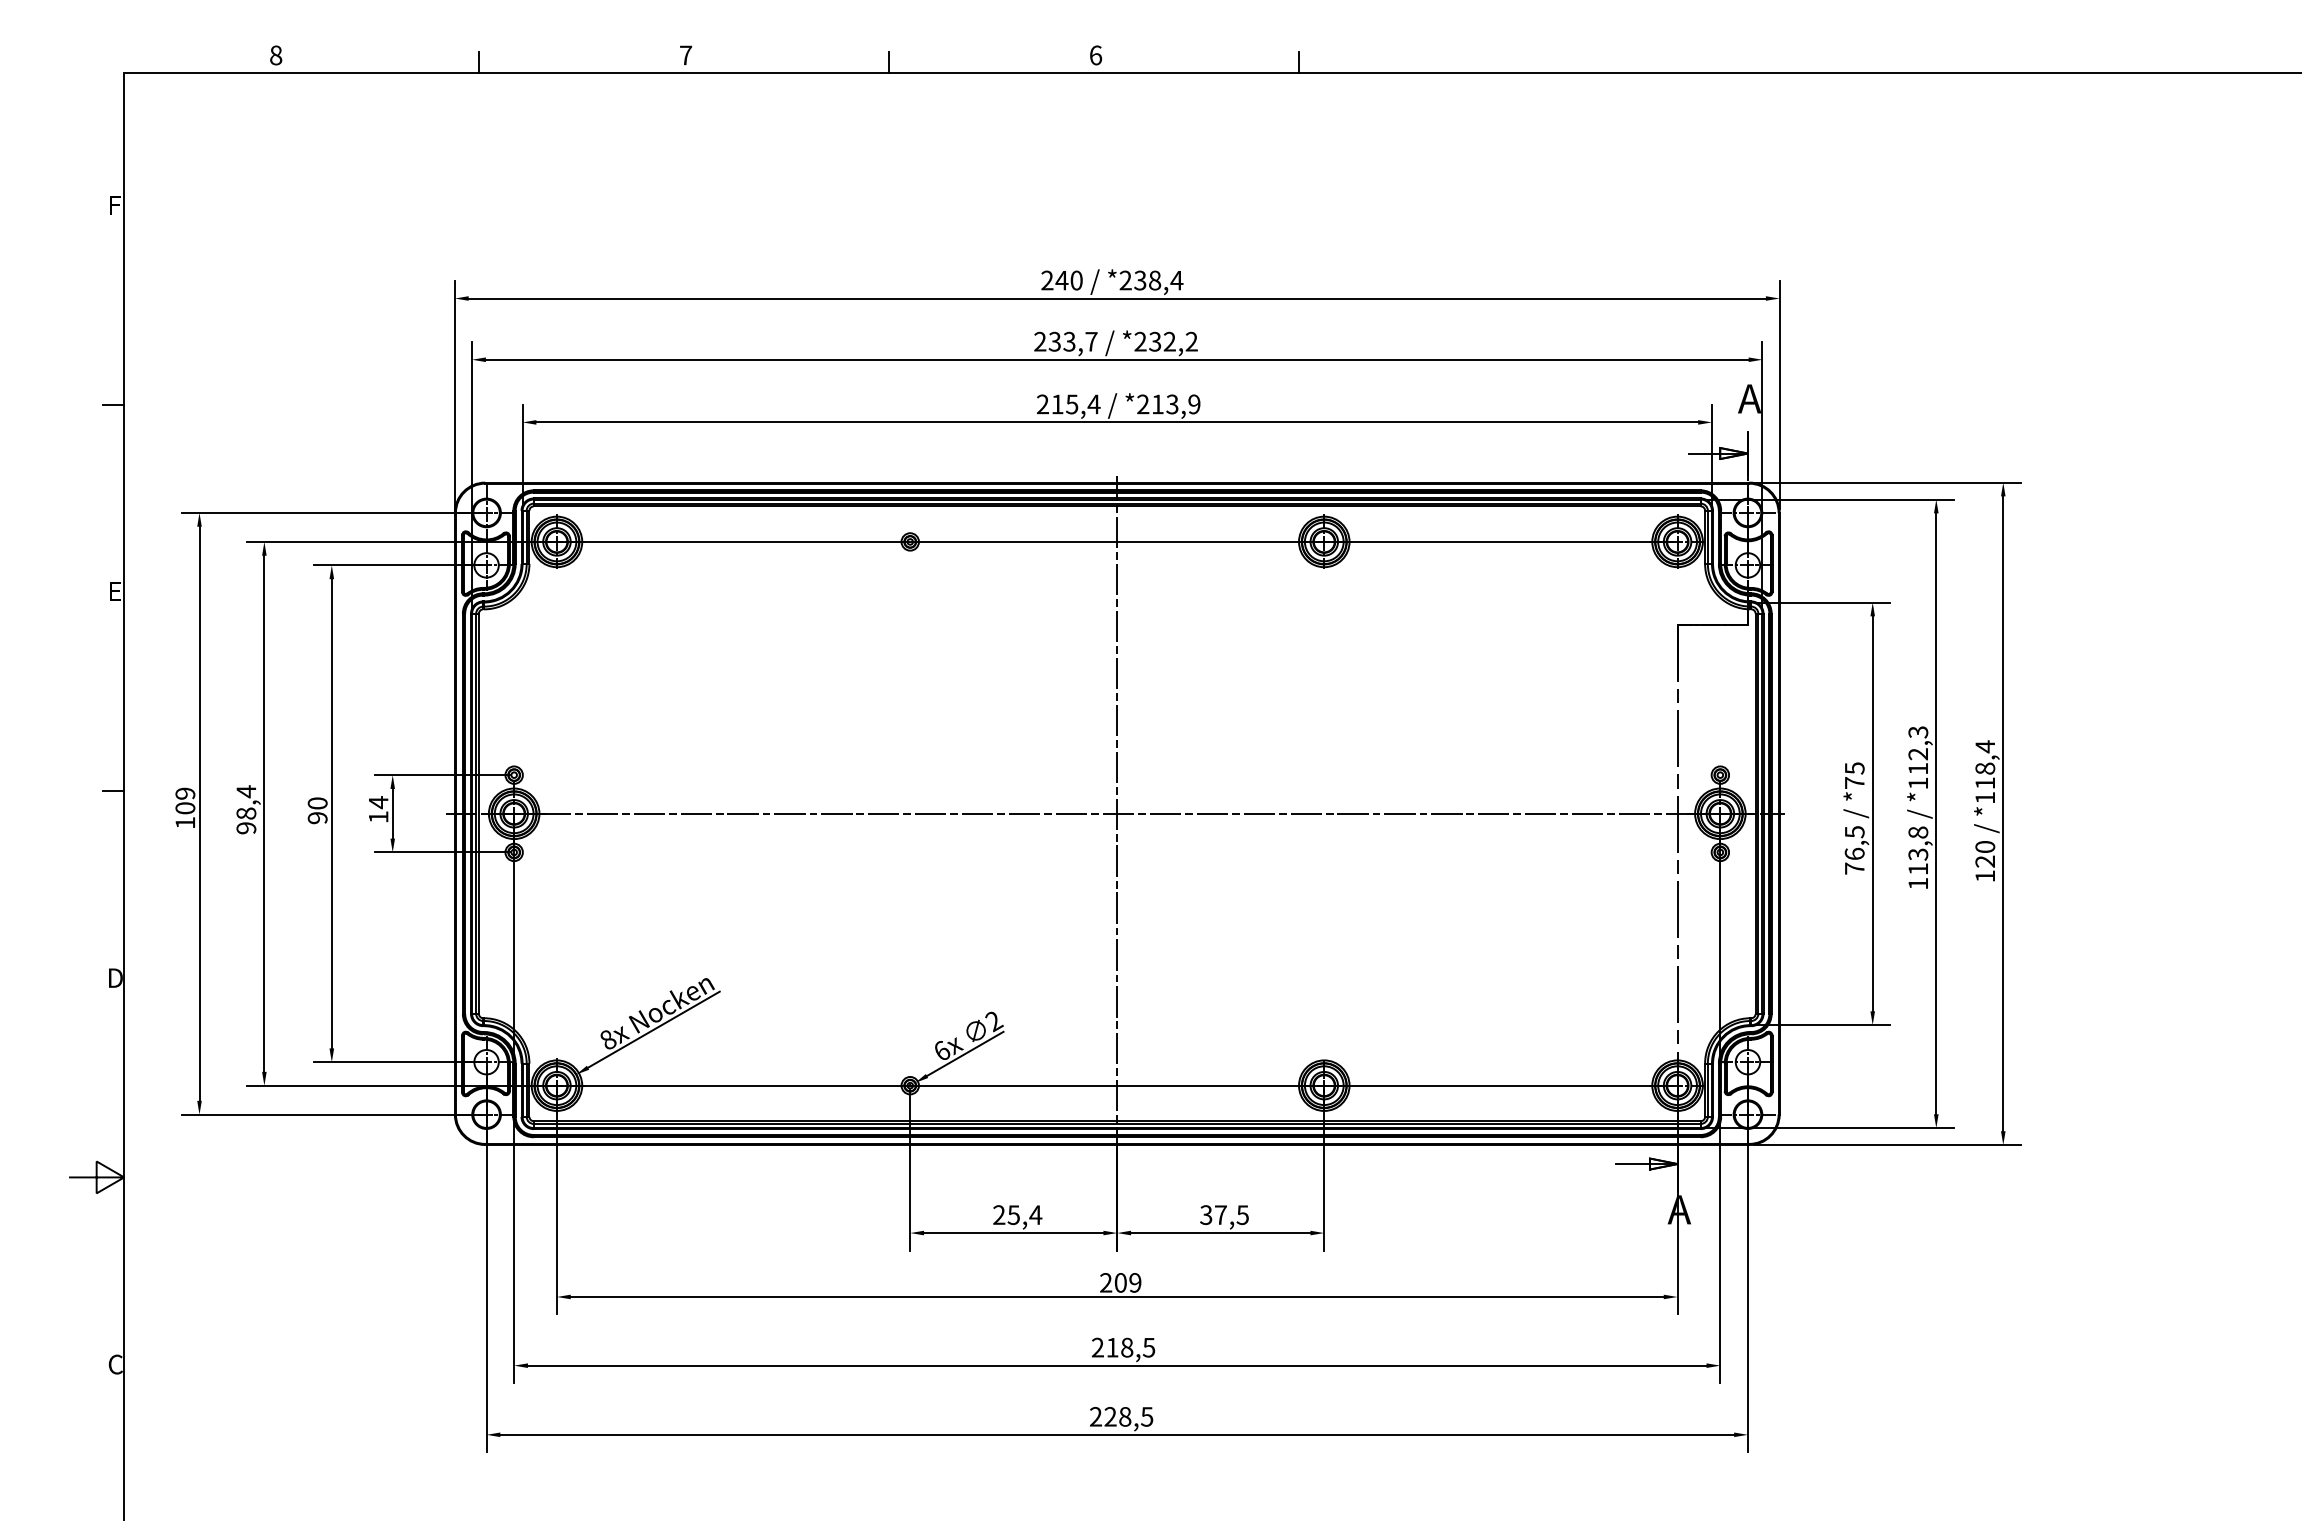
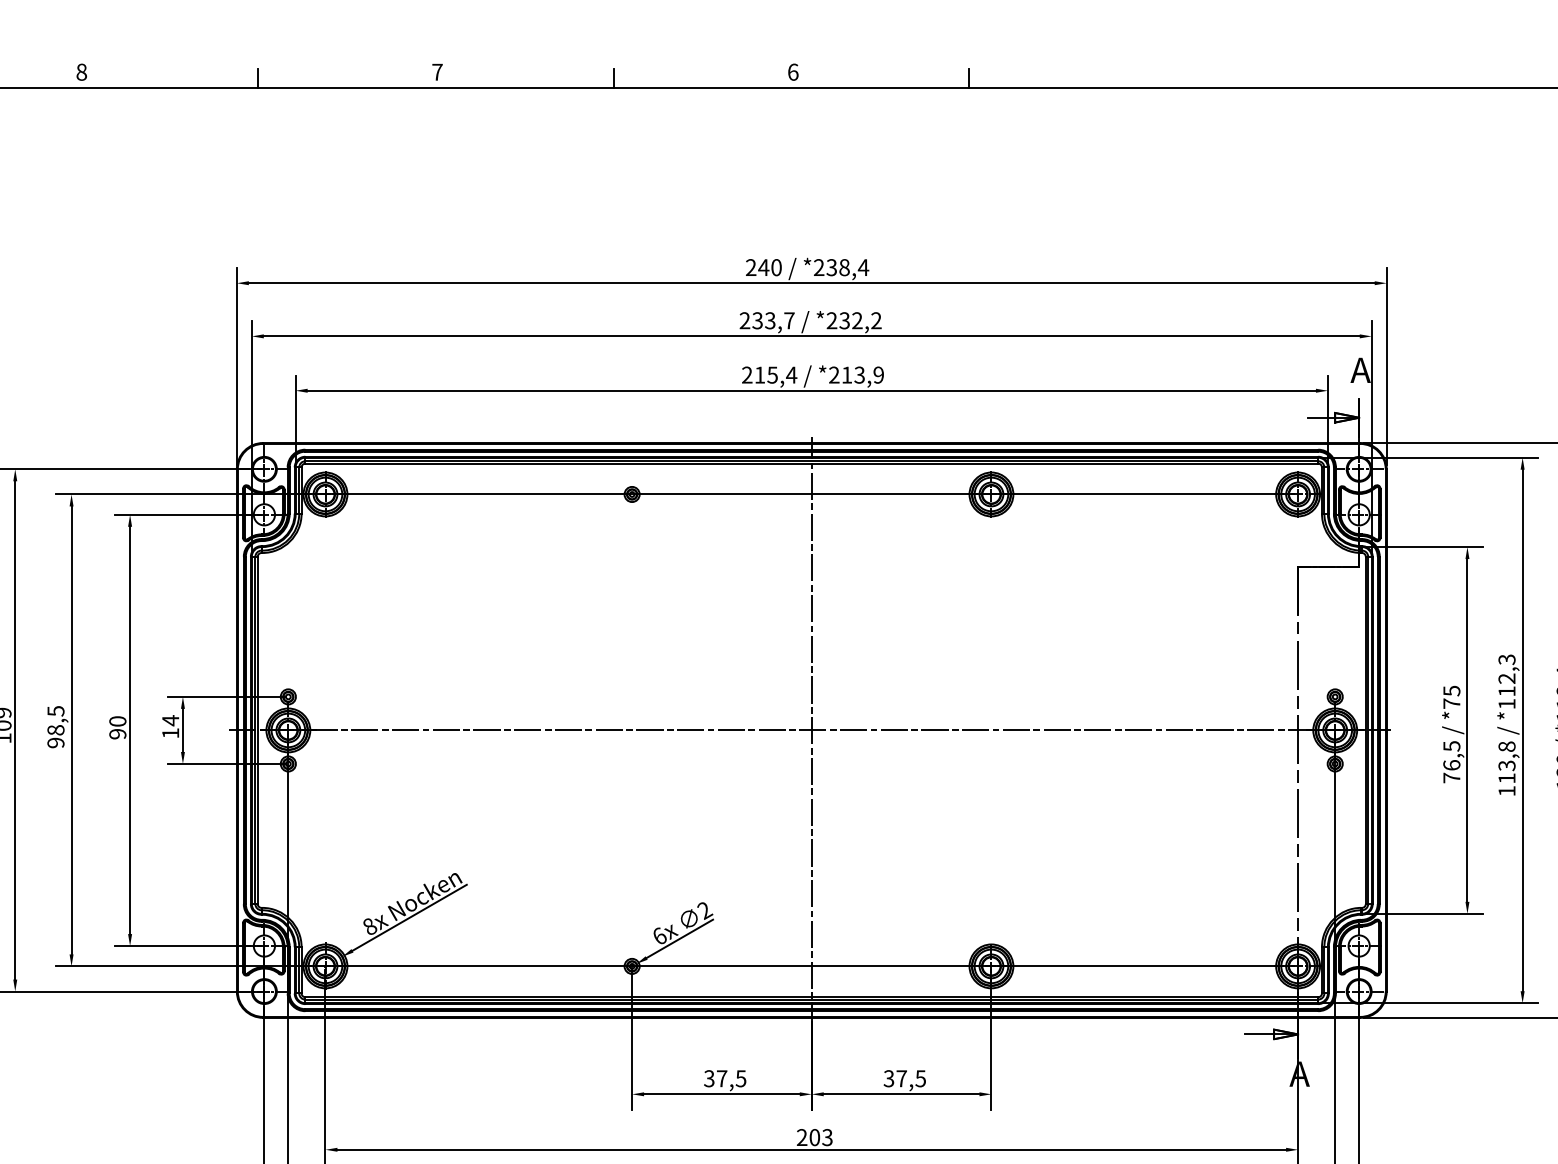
text: (246, 791) -> (56, 711), 98,4 -> 98,5
text: (1017, 1215) -> (725, 1079), 25,4 -> 37,5
text: (1135, 1282) -> (827, 1137), 209 -> 203

